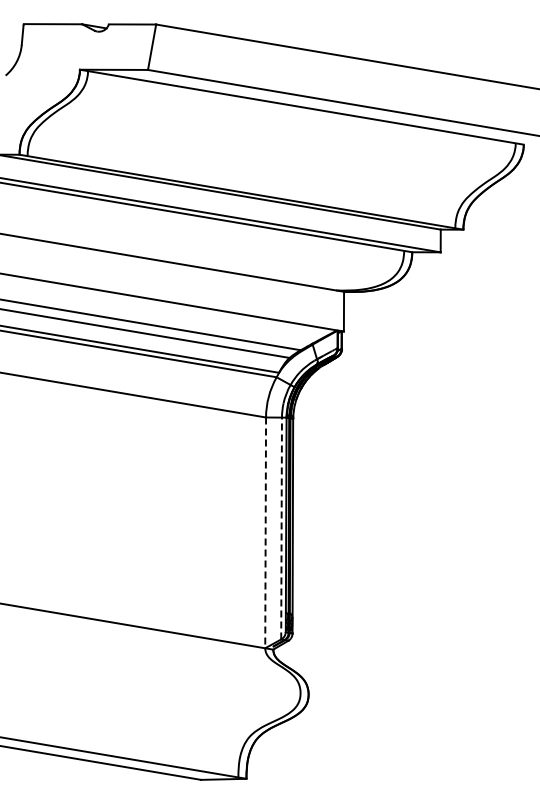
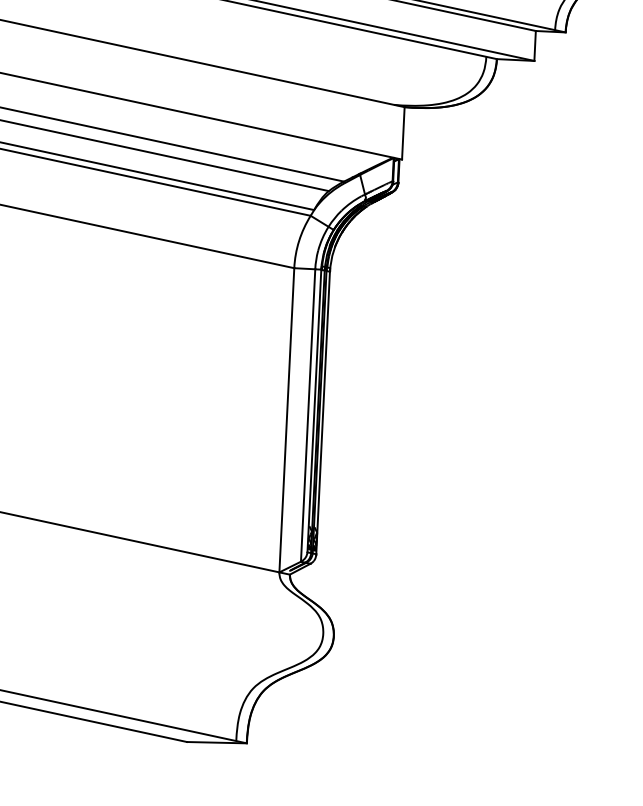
line: (281, 528) -> (308, 415), dashed -> solid
line: (265, 533) -> (286, 421), dashed -> solid

